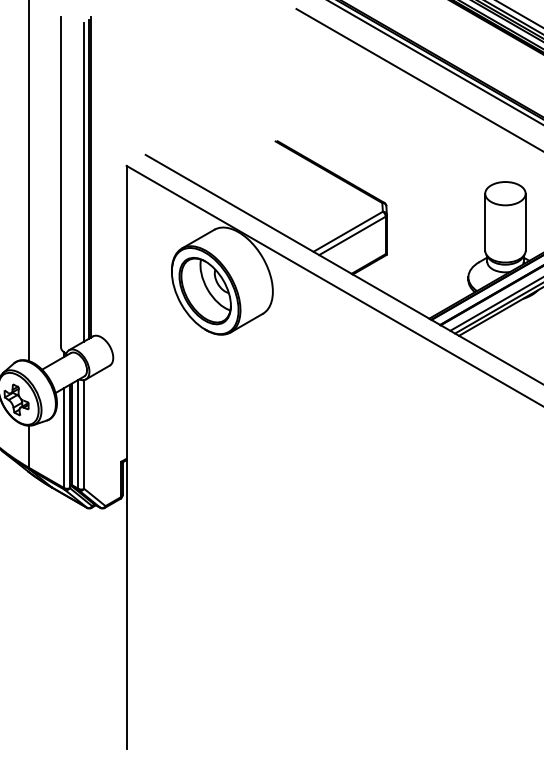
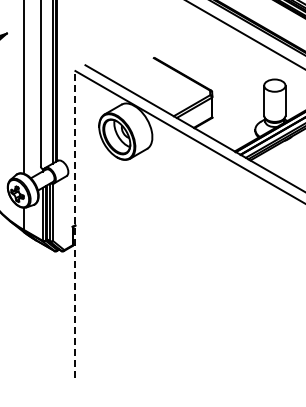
line: (126, 457) -> (75, 224), solid -> dashed

